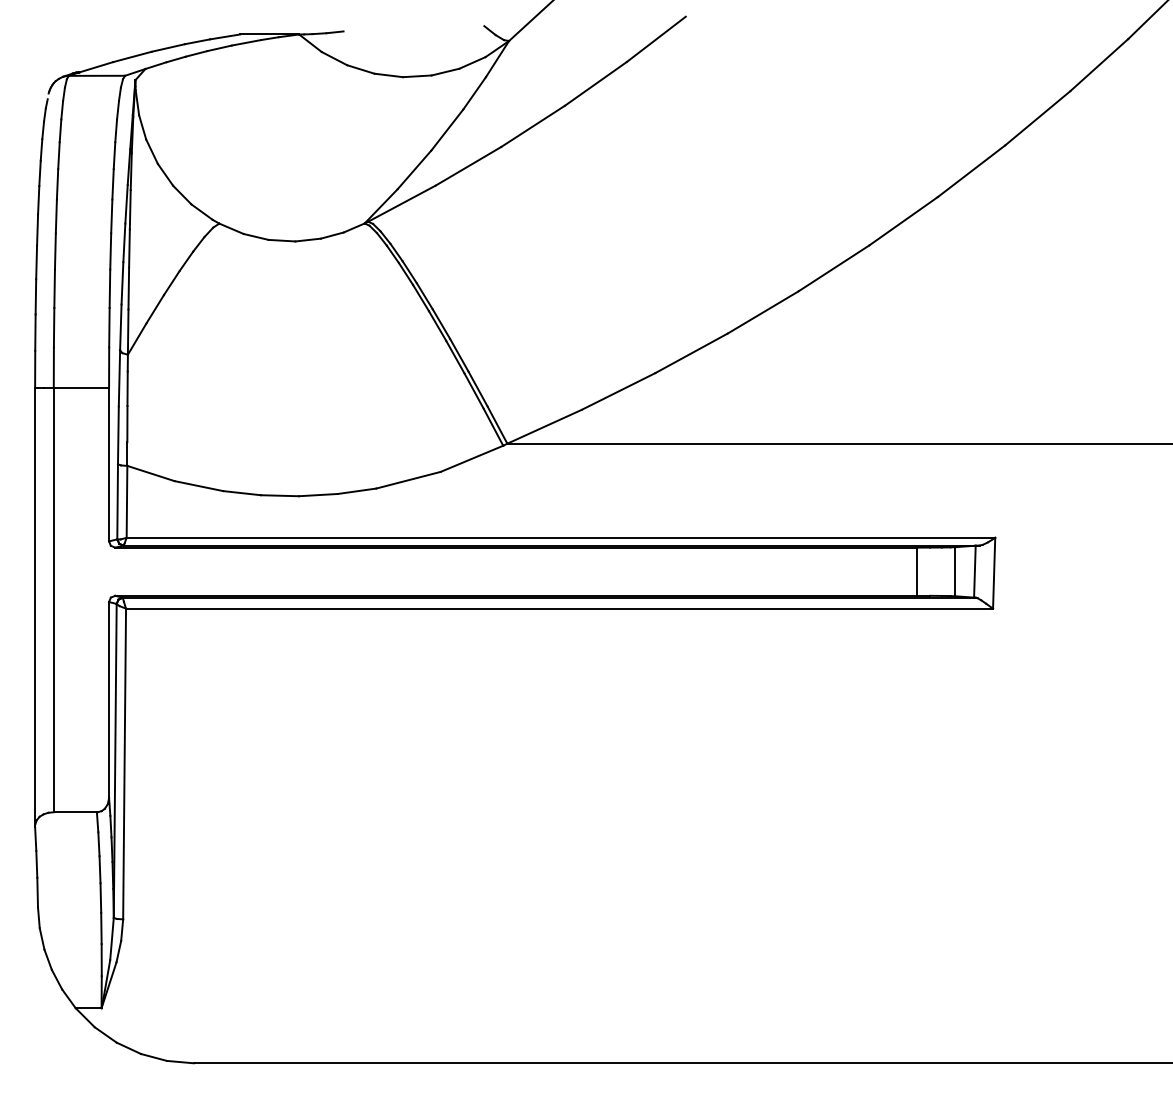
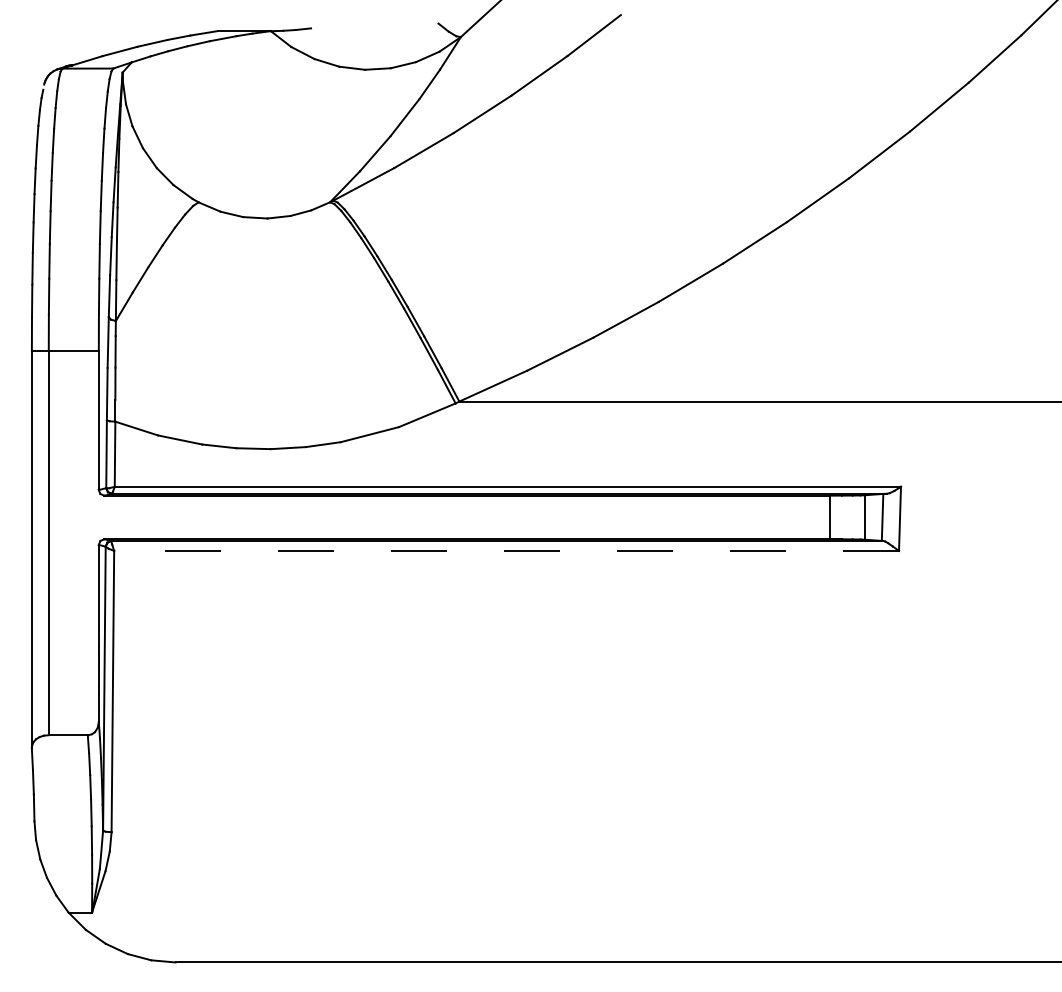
line: (559, 608) -> (506, 550), solid -> dashed

